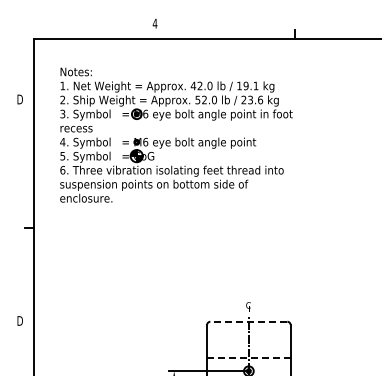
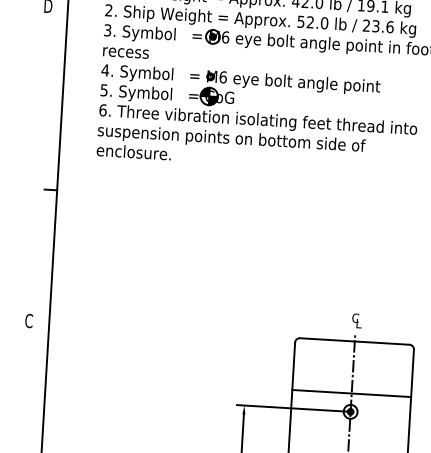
text: (19, 320) -> (28, 320), D -> C
line: (248, 321) -> (354, 341), dashed -> solid
line: (248, 358) -> (351, 393), dashed -> solid

